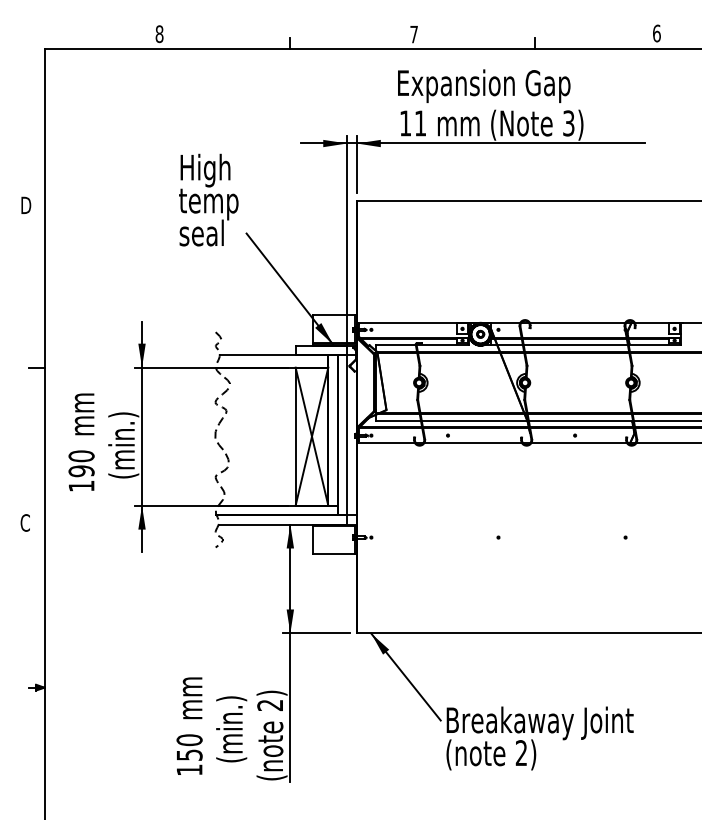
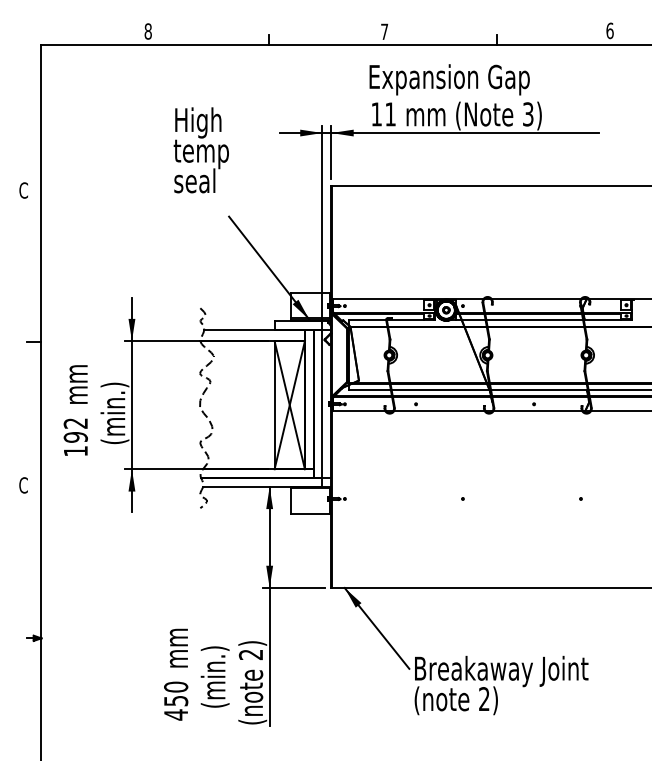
text: (208, 199) -> (201, 149), moved
text: (25, 205) -> (23, 190), D -> C
text: (81, 456) -> (75, 423), 190 -> 192
text: (189, 770) -> (176, 715), 150 -> 450

